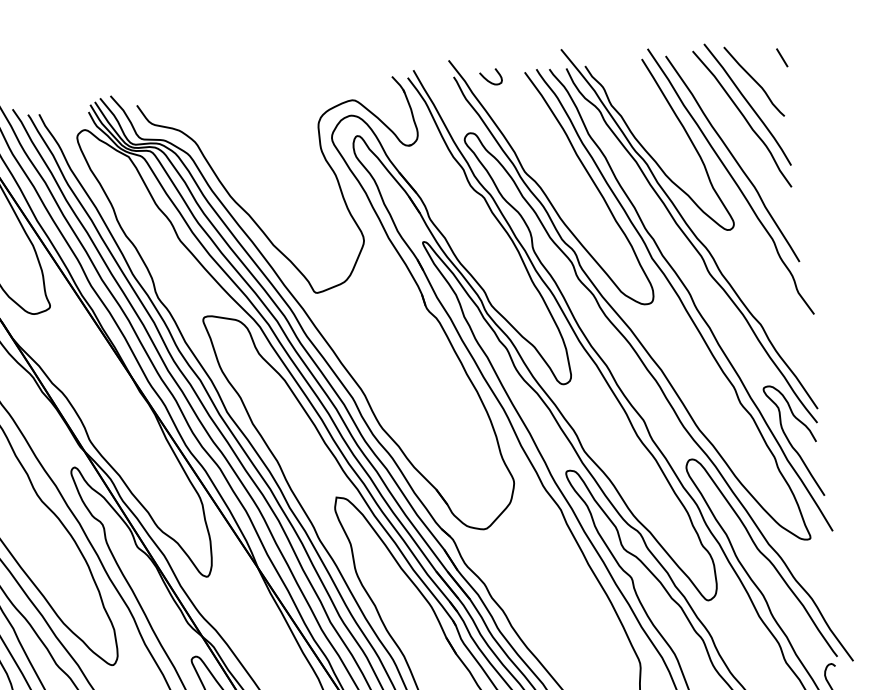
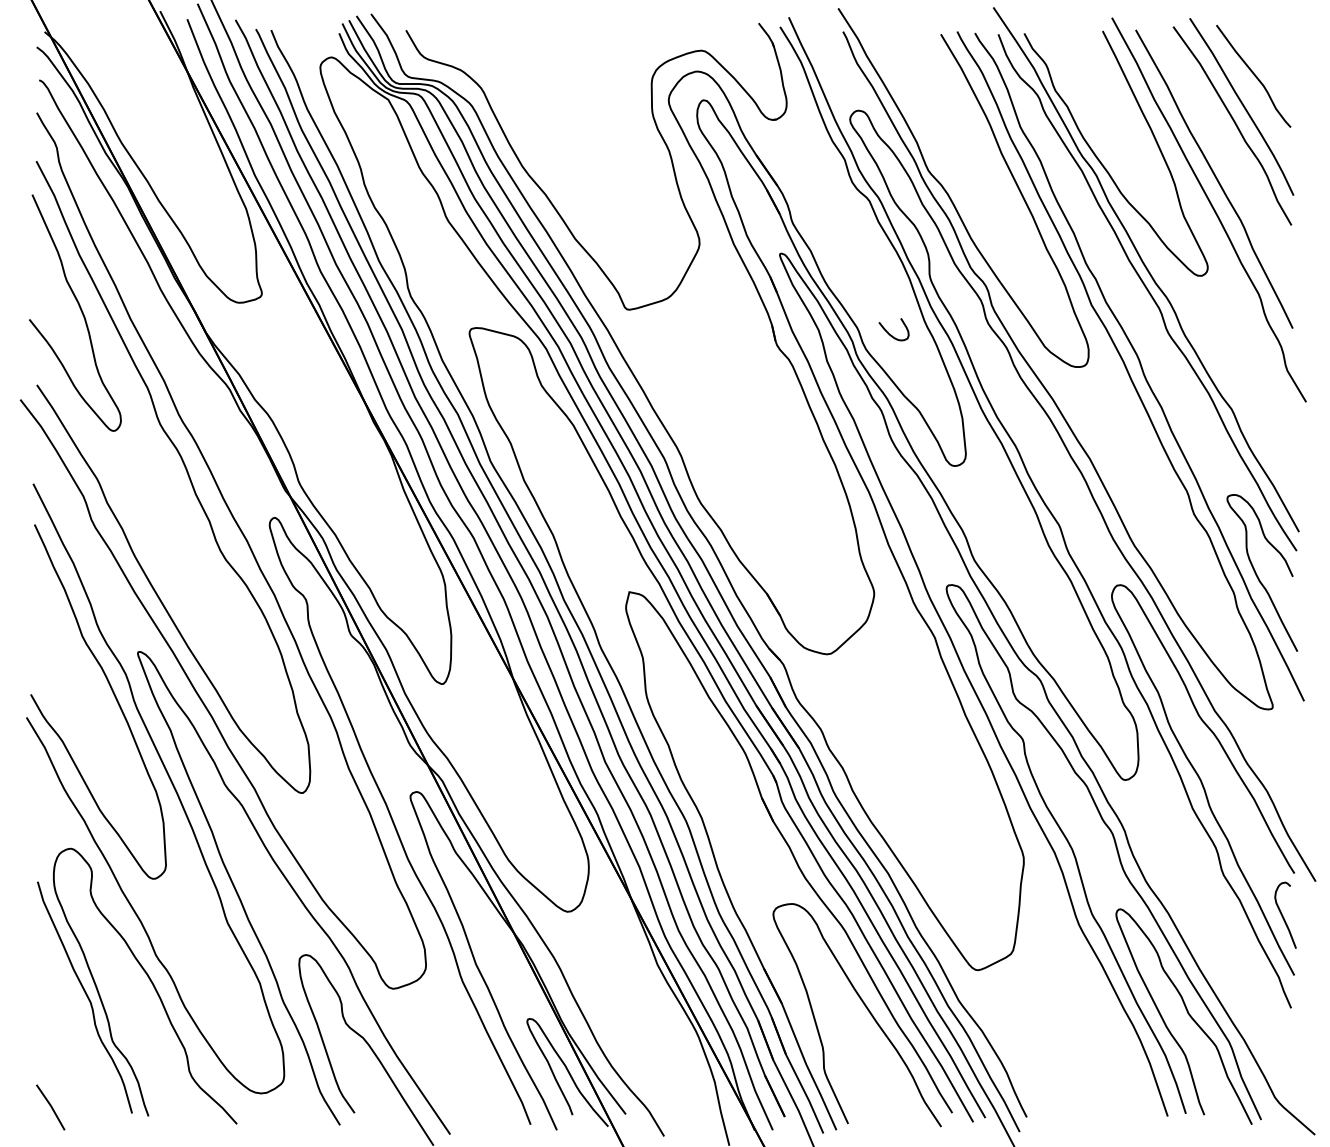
line: (781, 57) -> (1294, 46), removed
curve: (489, 80) -> (891, 334), moved

